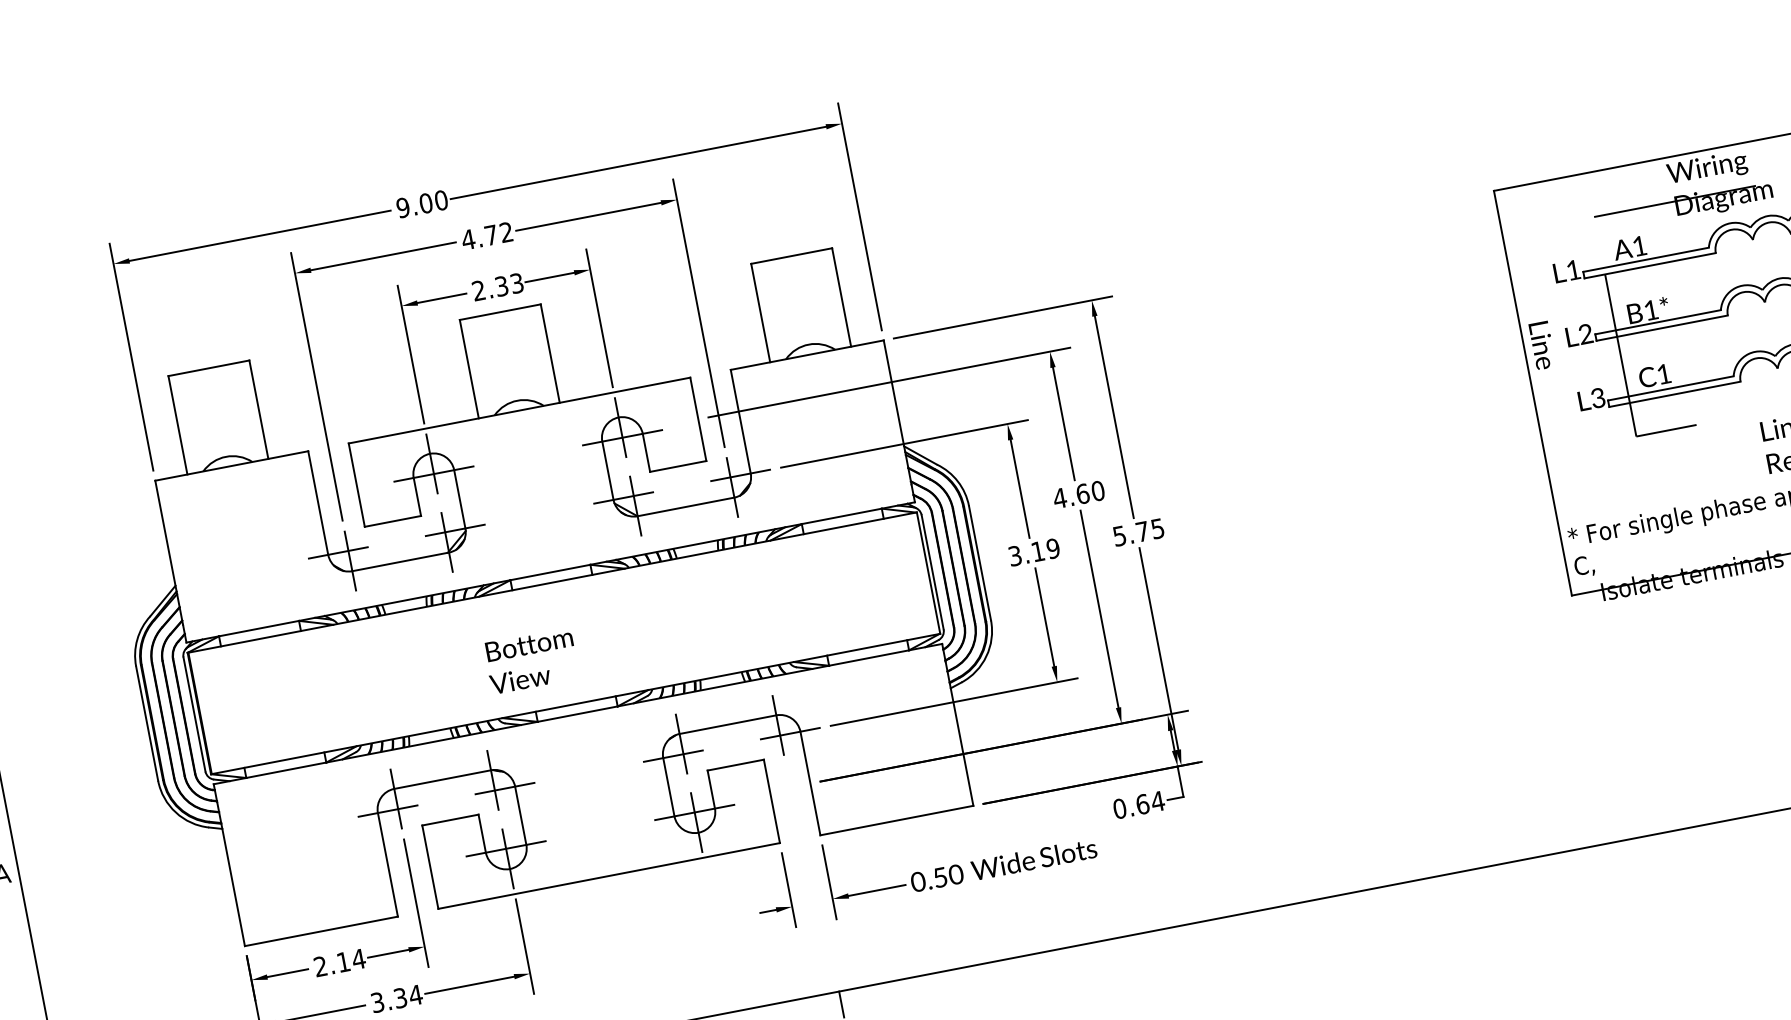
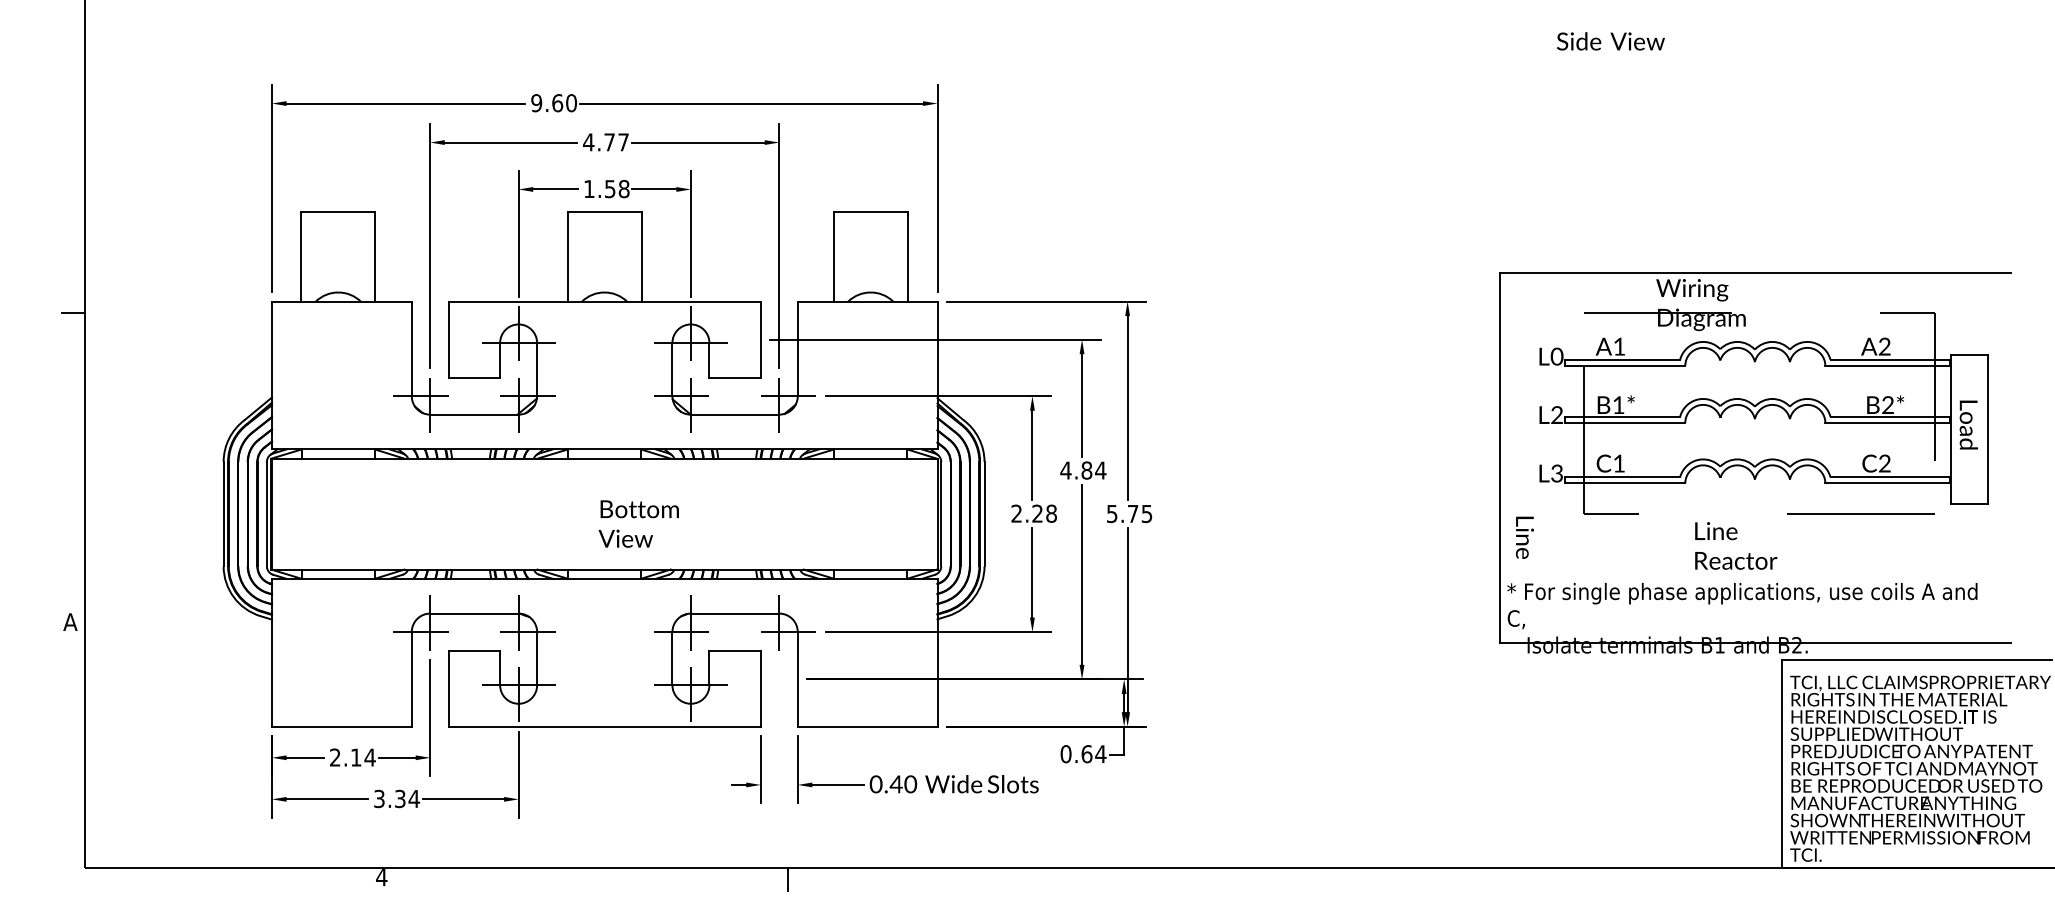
text: (426, 203) -> (557, 103), 9.00 -> 9.60
text: (506, 232) -> (623, 142), 4.72 -> 4.77
text: (1572, 270) -> (1556, 356), L1 -> L0
text: (497, 287) -> (606, 189), 2.33 -> 1.58
text: (1541, 345) -> (1524, 537), moved
text: (1090, 492) -> (1093, 470), 4.60 -> 4.84
text: (1033, 552) -> (1033, 513), 3.19 -> 2.28
text: (530, 660) -> (638, 523), moved
text: (939, 877) -> (895, 784), 0.50 -> 0.40

